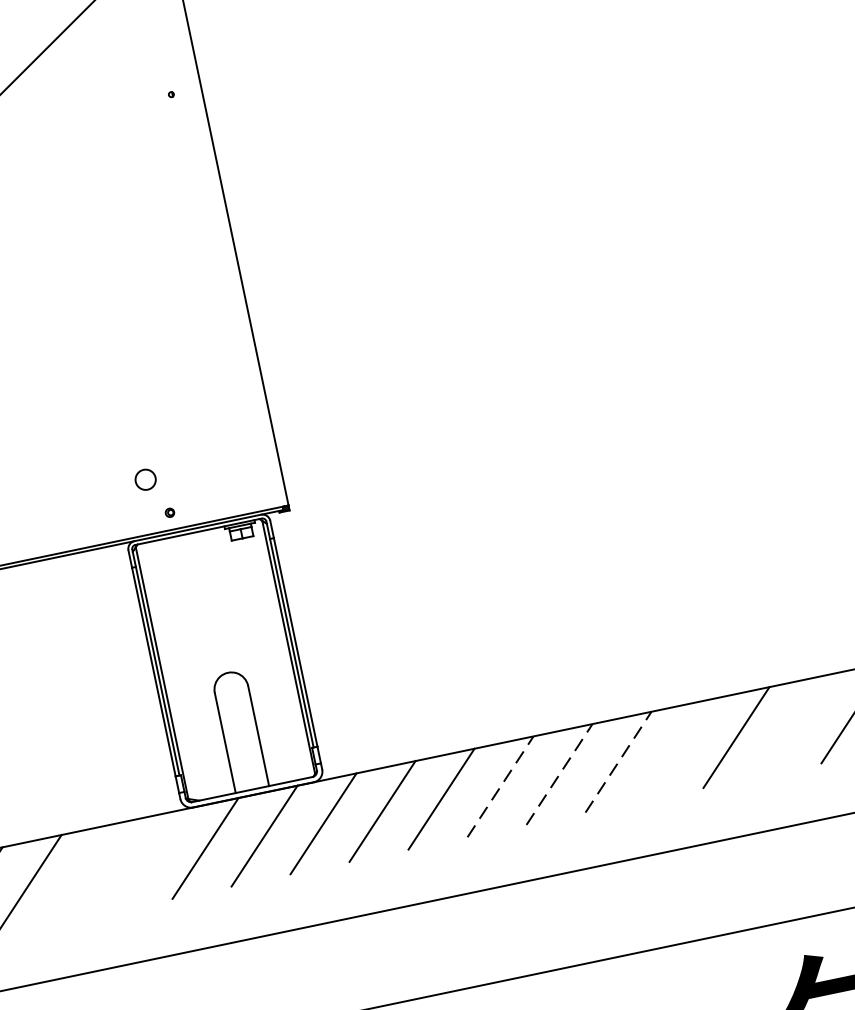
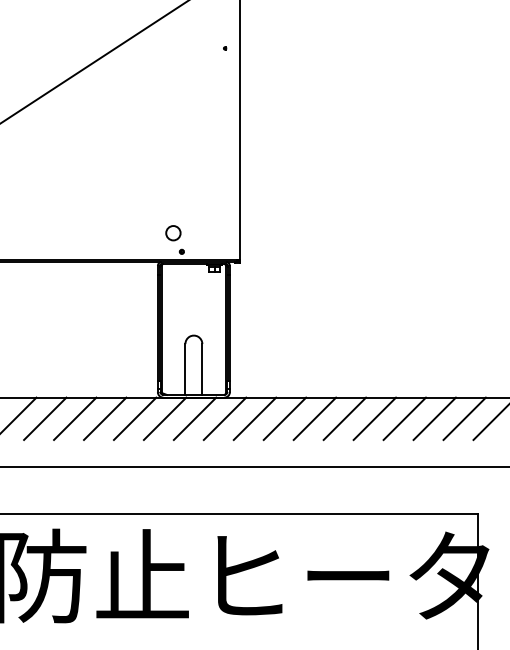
circle: (145, 480) -> (173, 233), size x1.43
line: (794, 724) -> (464, 418), added
line: (676, 749) -> (404, 418), added
line: (617, 761) -> (374, 418), dashed -> solid
line: (558, 774) -> (344, 418), dashed -> solid
line: (499, 786) -> (314, 418), dashed -> solid
line: (145, 860) -> (134, 418), added
line: (88, 872) -> (105, 418), added

